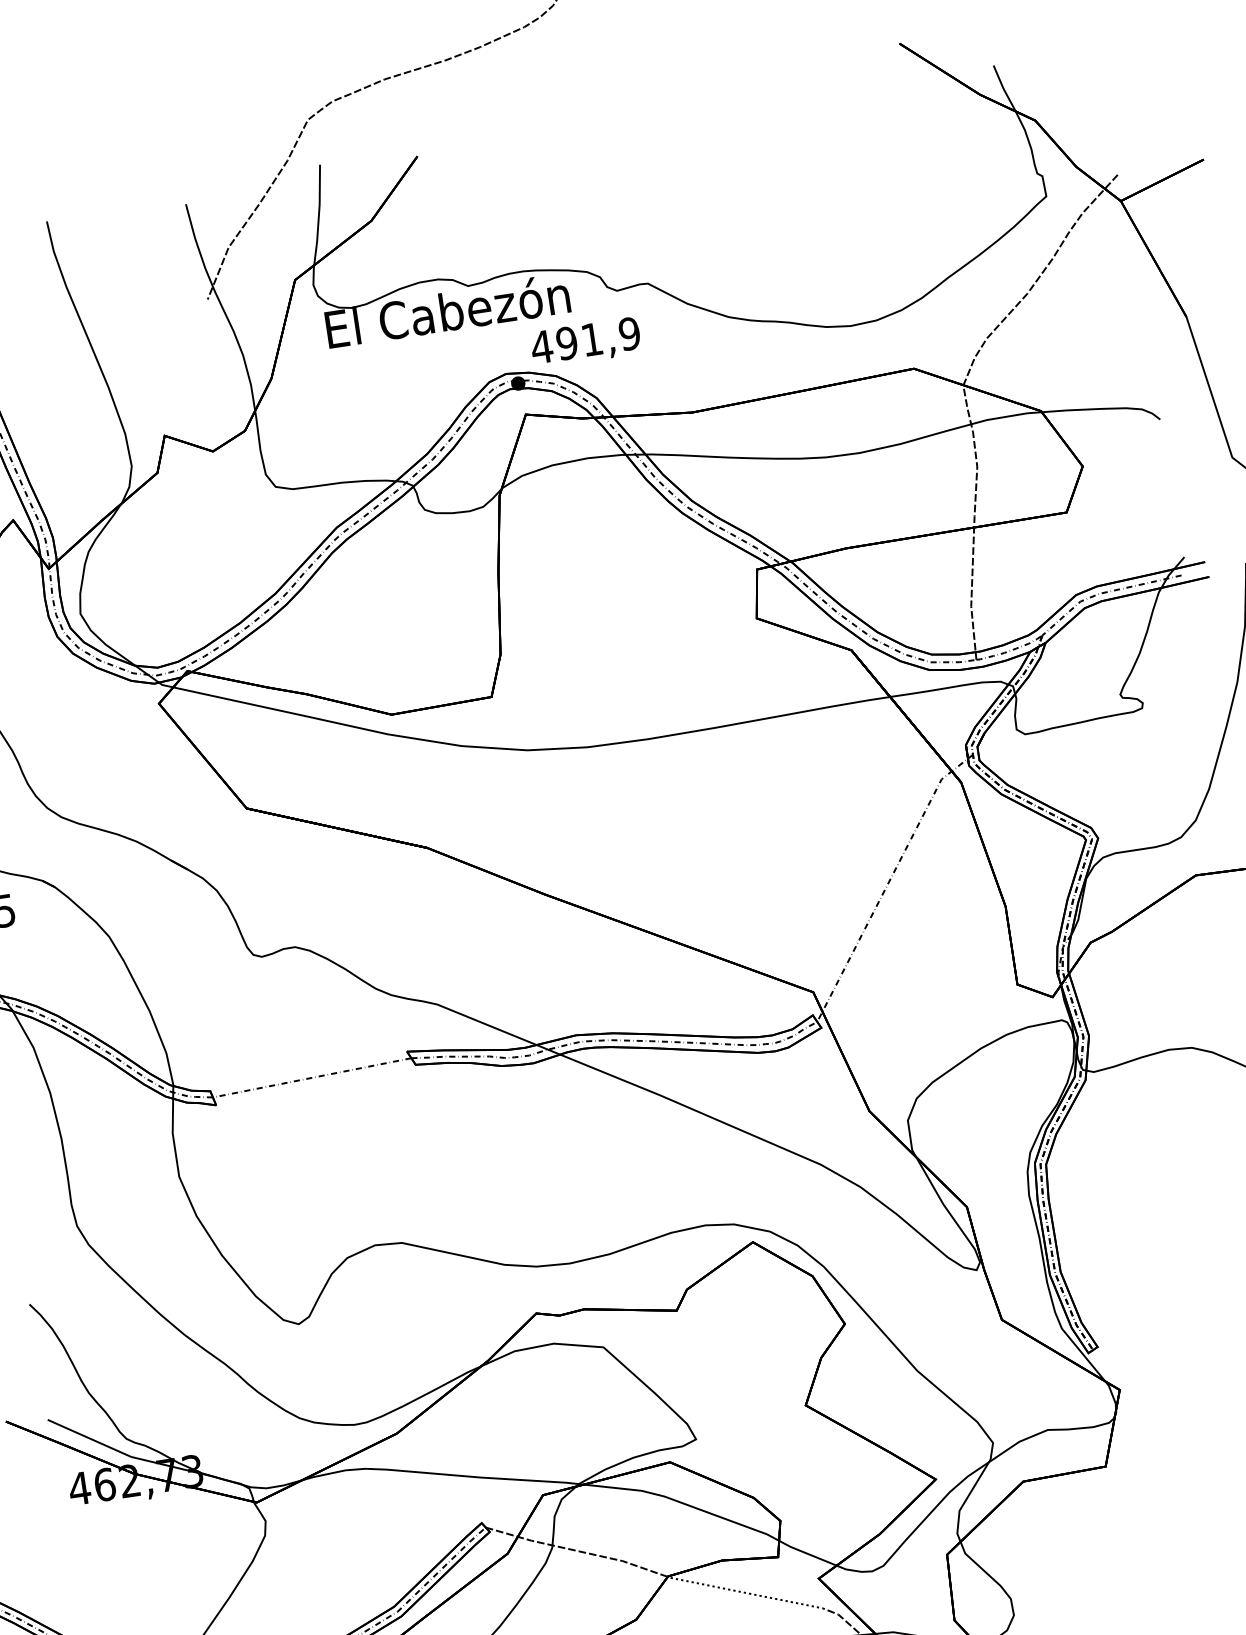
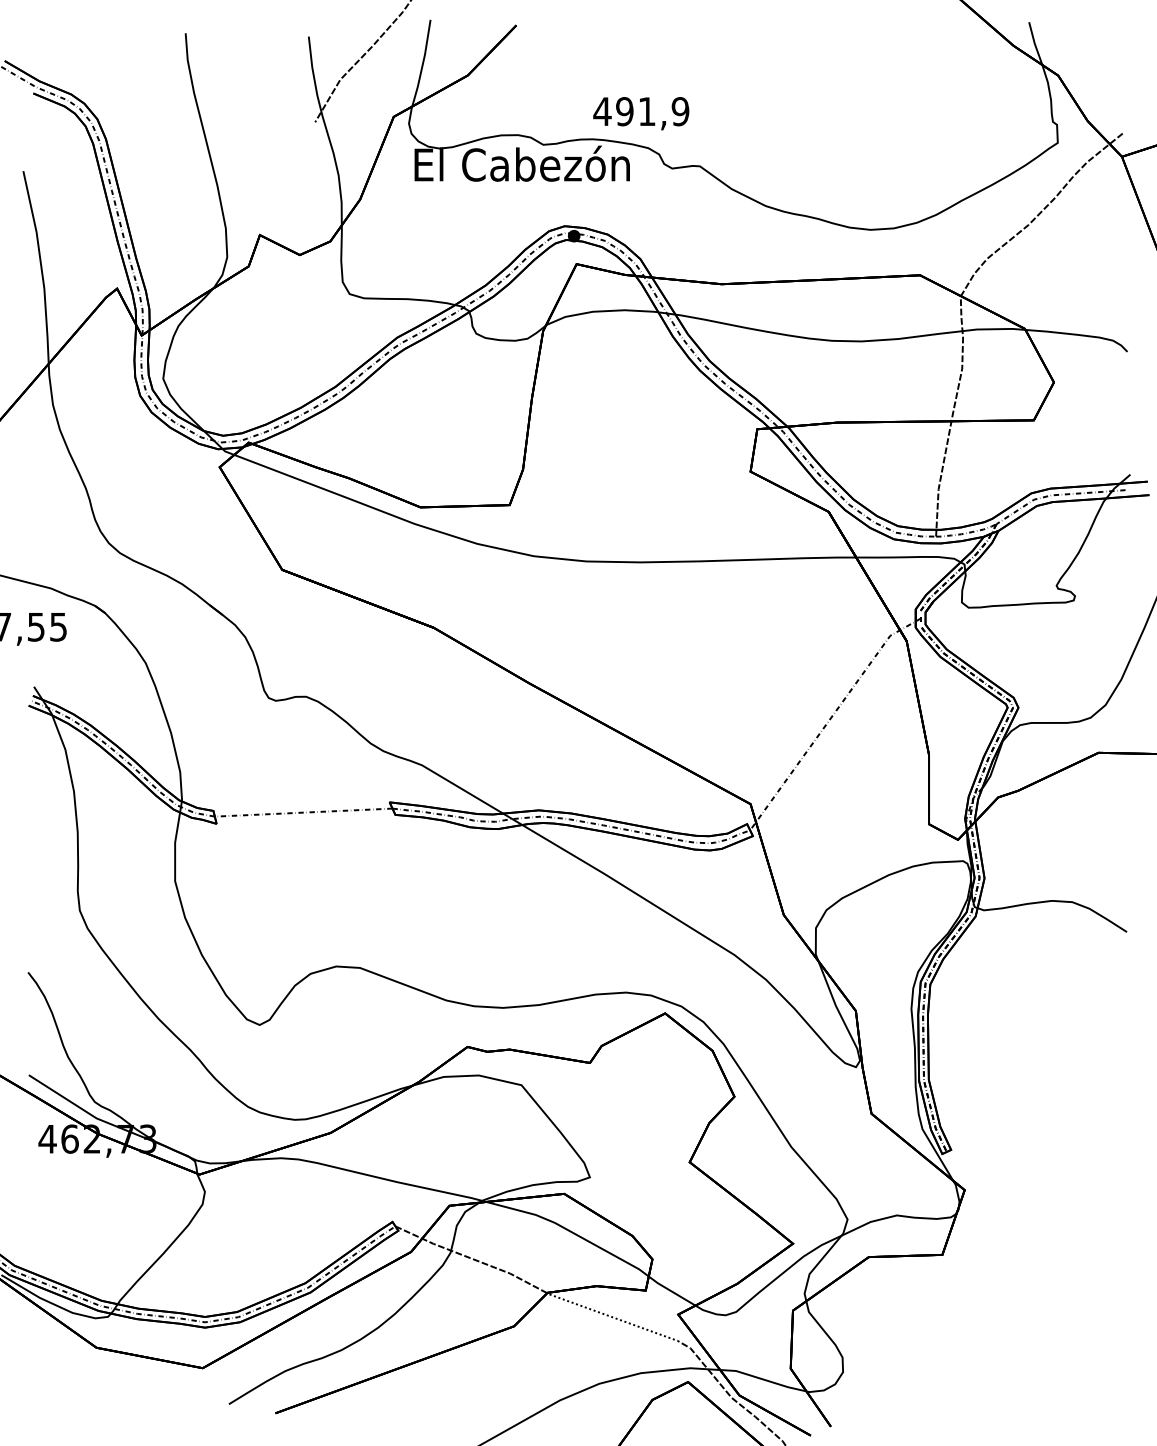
text: (586, 342) -> (641, 113), moved

